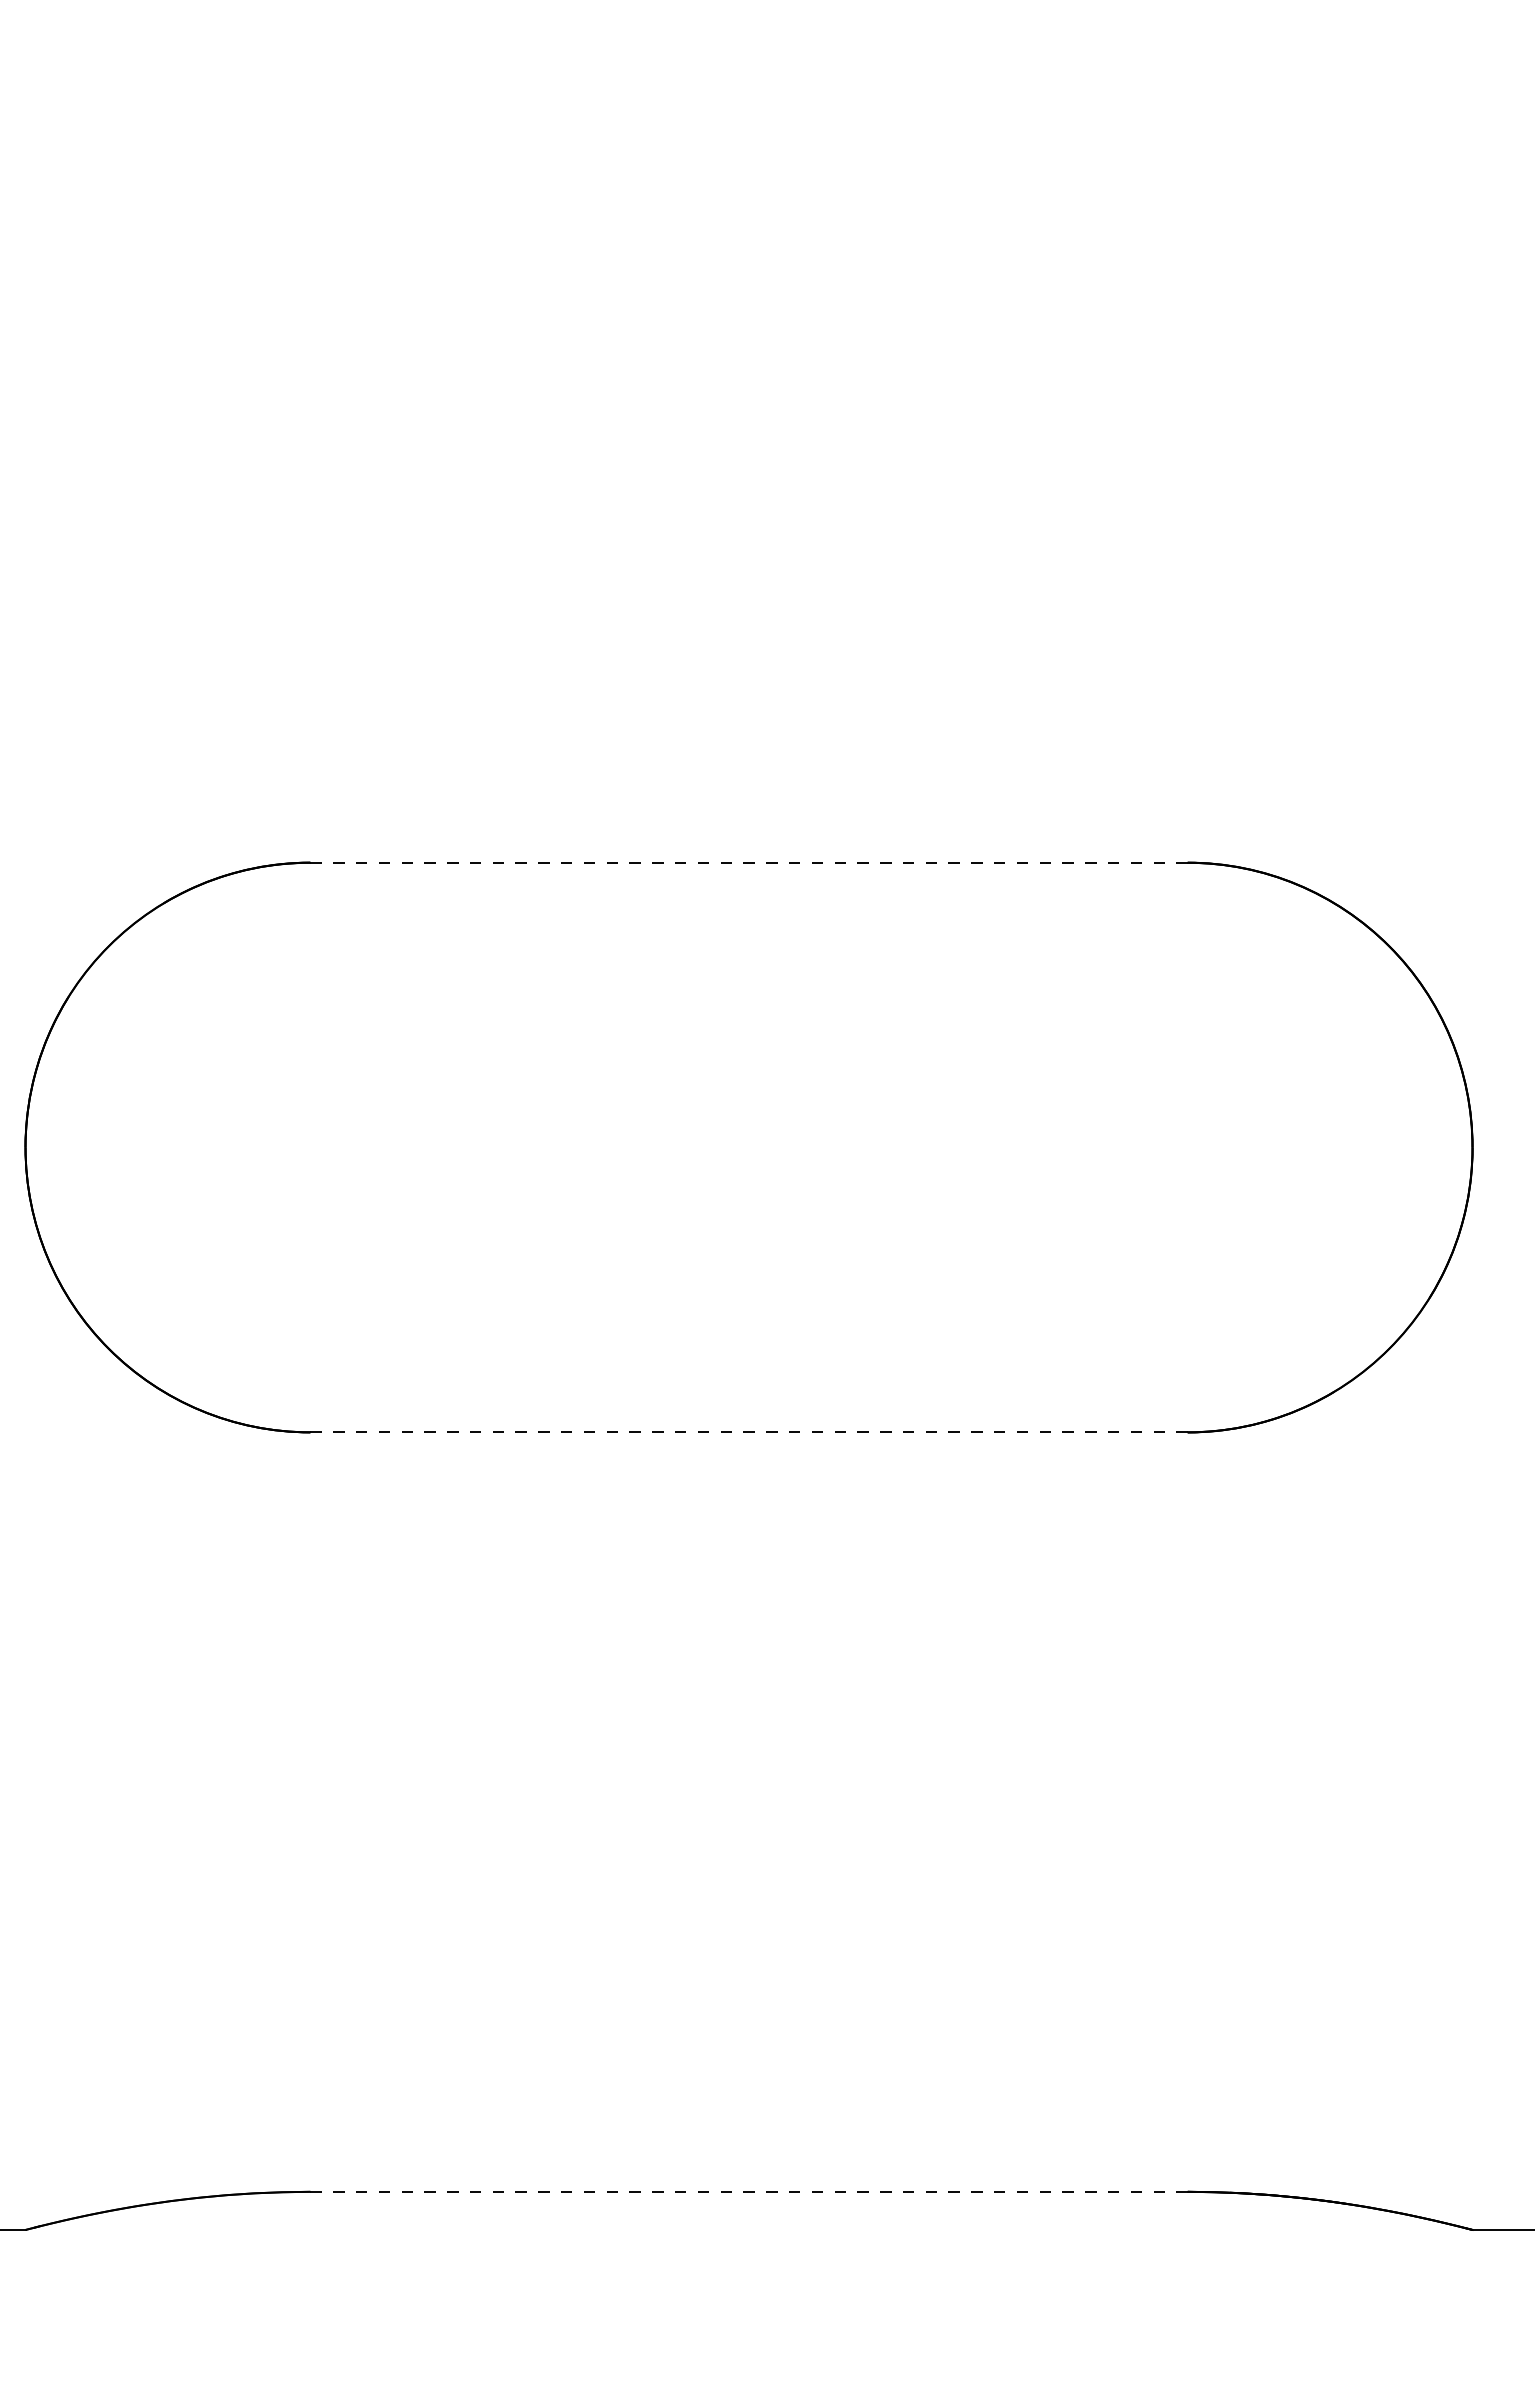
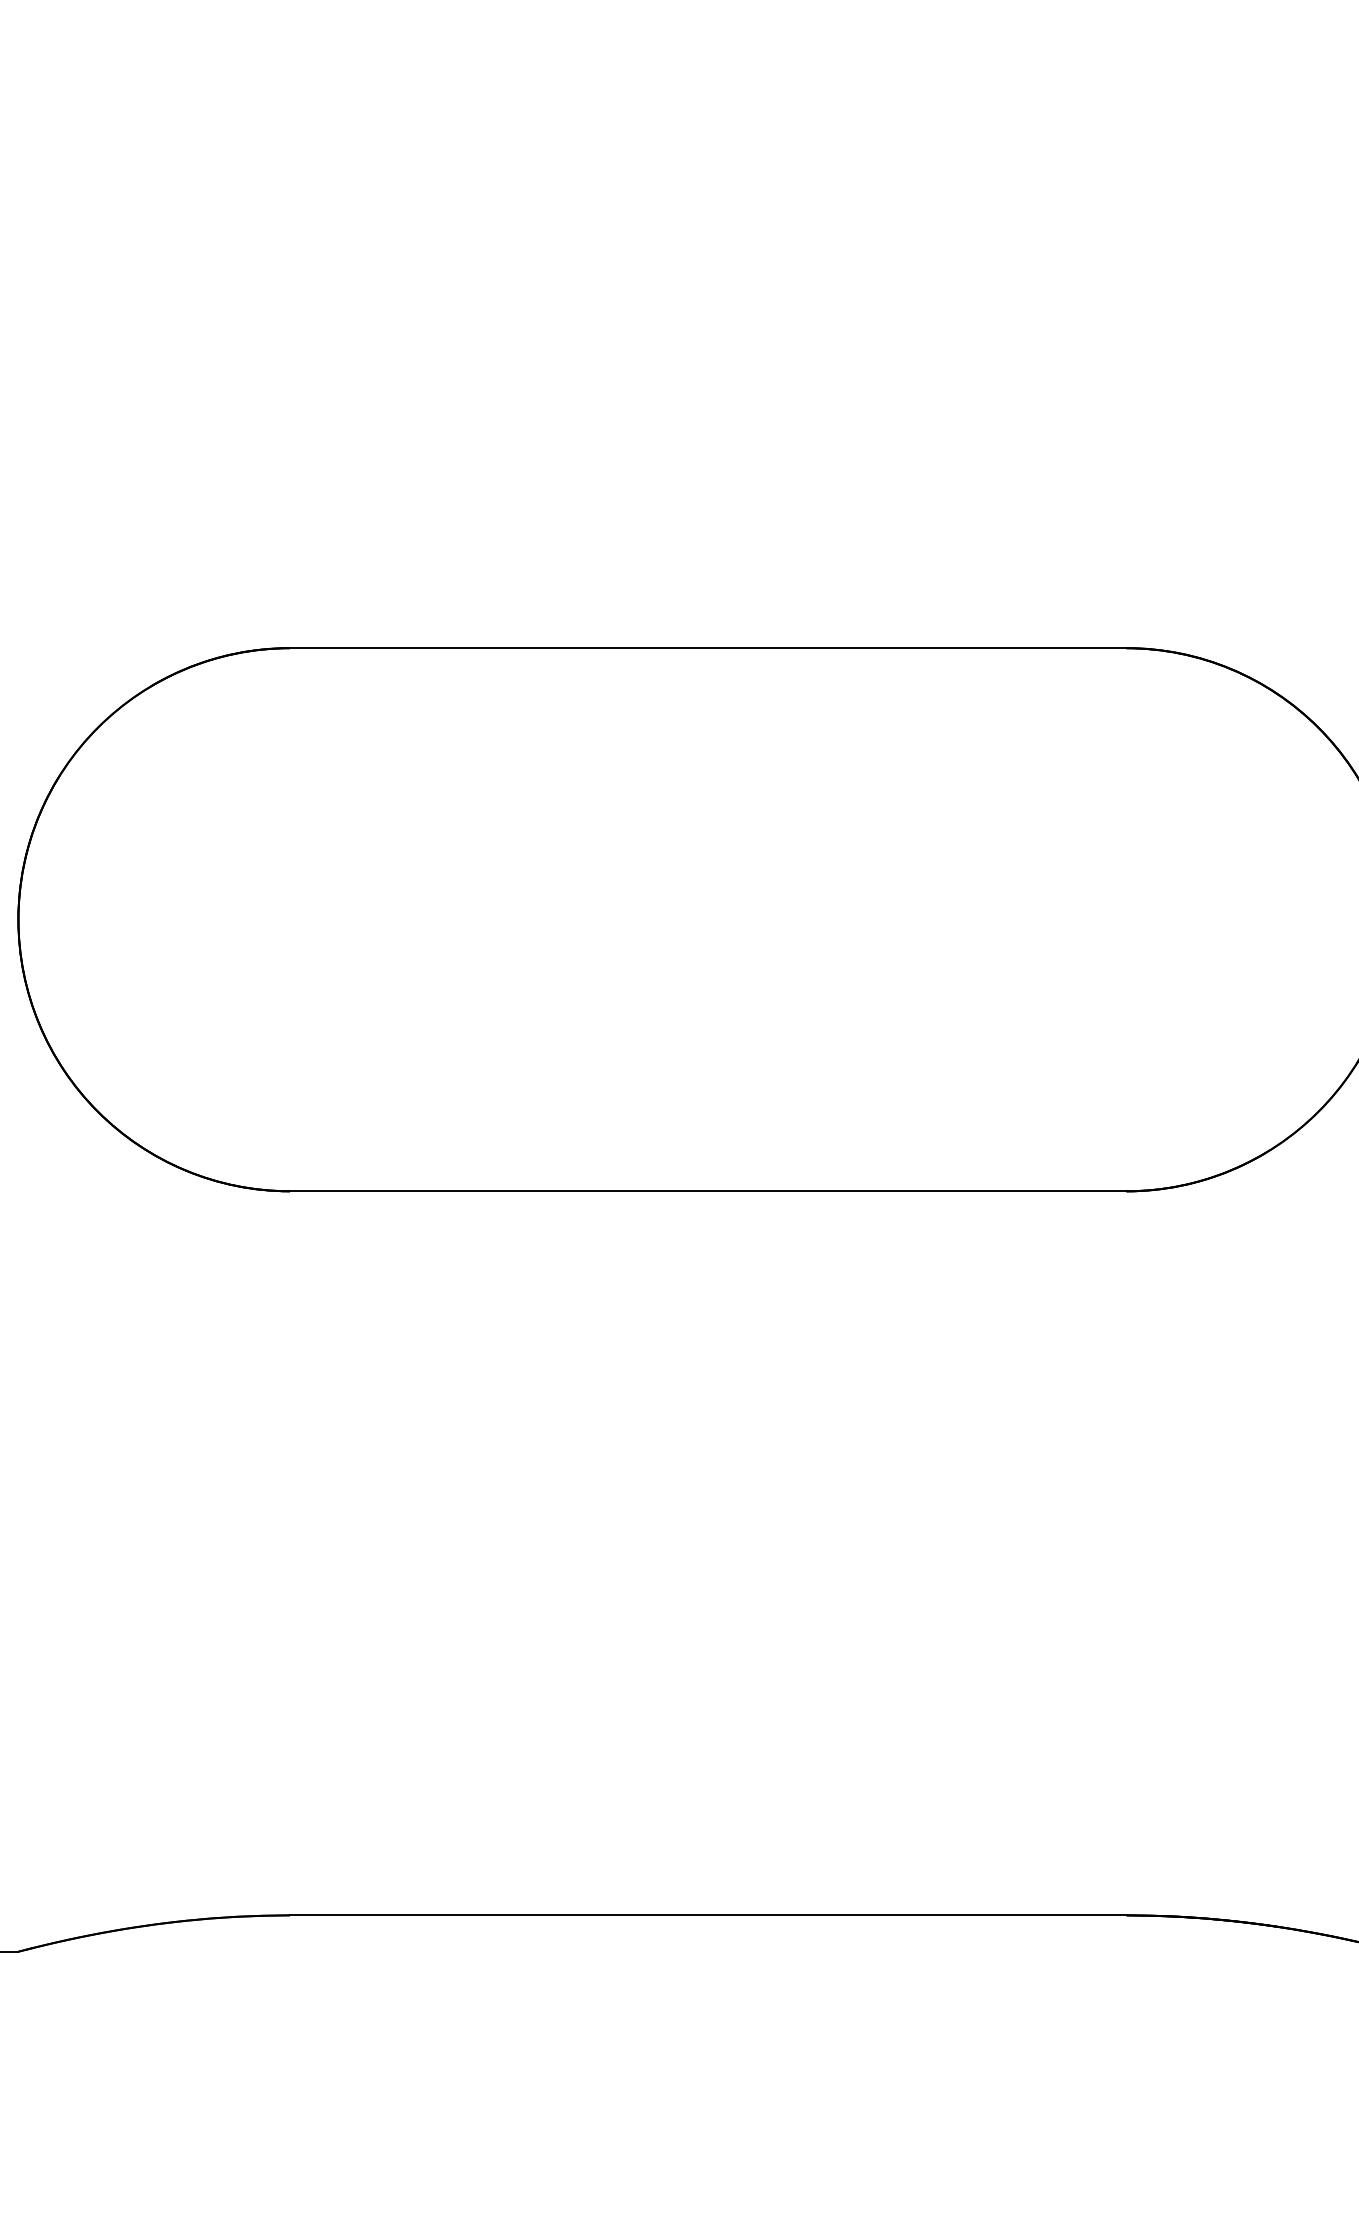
line: (749, 862) -> (708, 647), dashed -> solid
line: (749, 1432) -> (708, 1191), dashed -> solid
line: (749, 2191) -> (708, 1915), dashed -> solid

